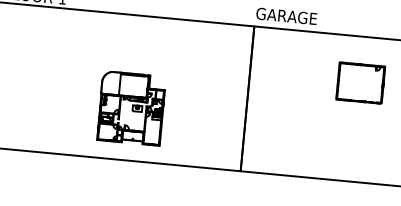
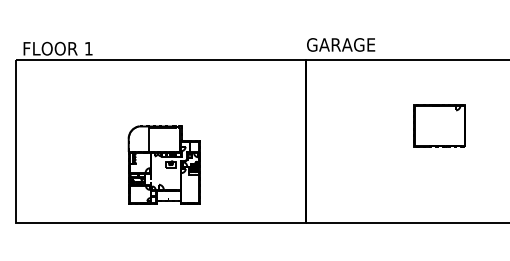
part: (360, 82) -> (439, 125), moved
part: (130, 107) -> (163, 164), moved

